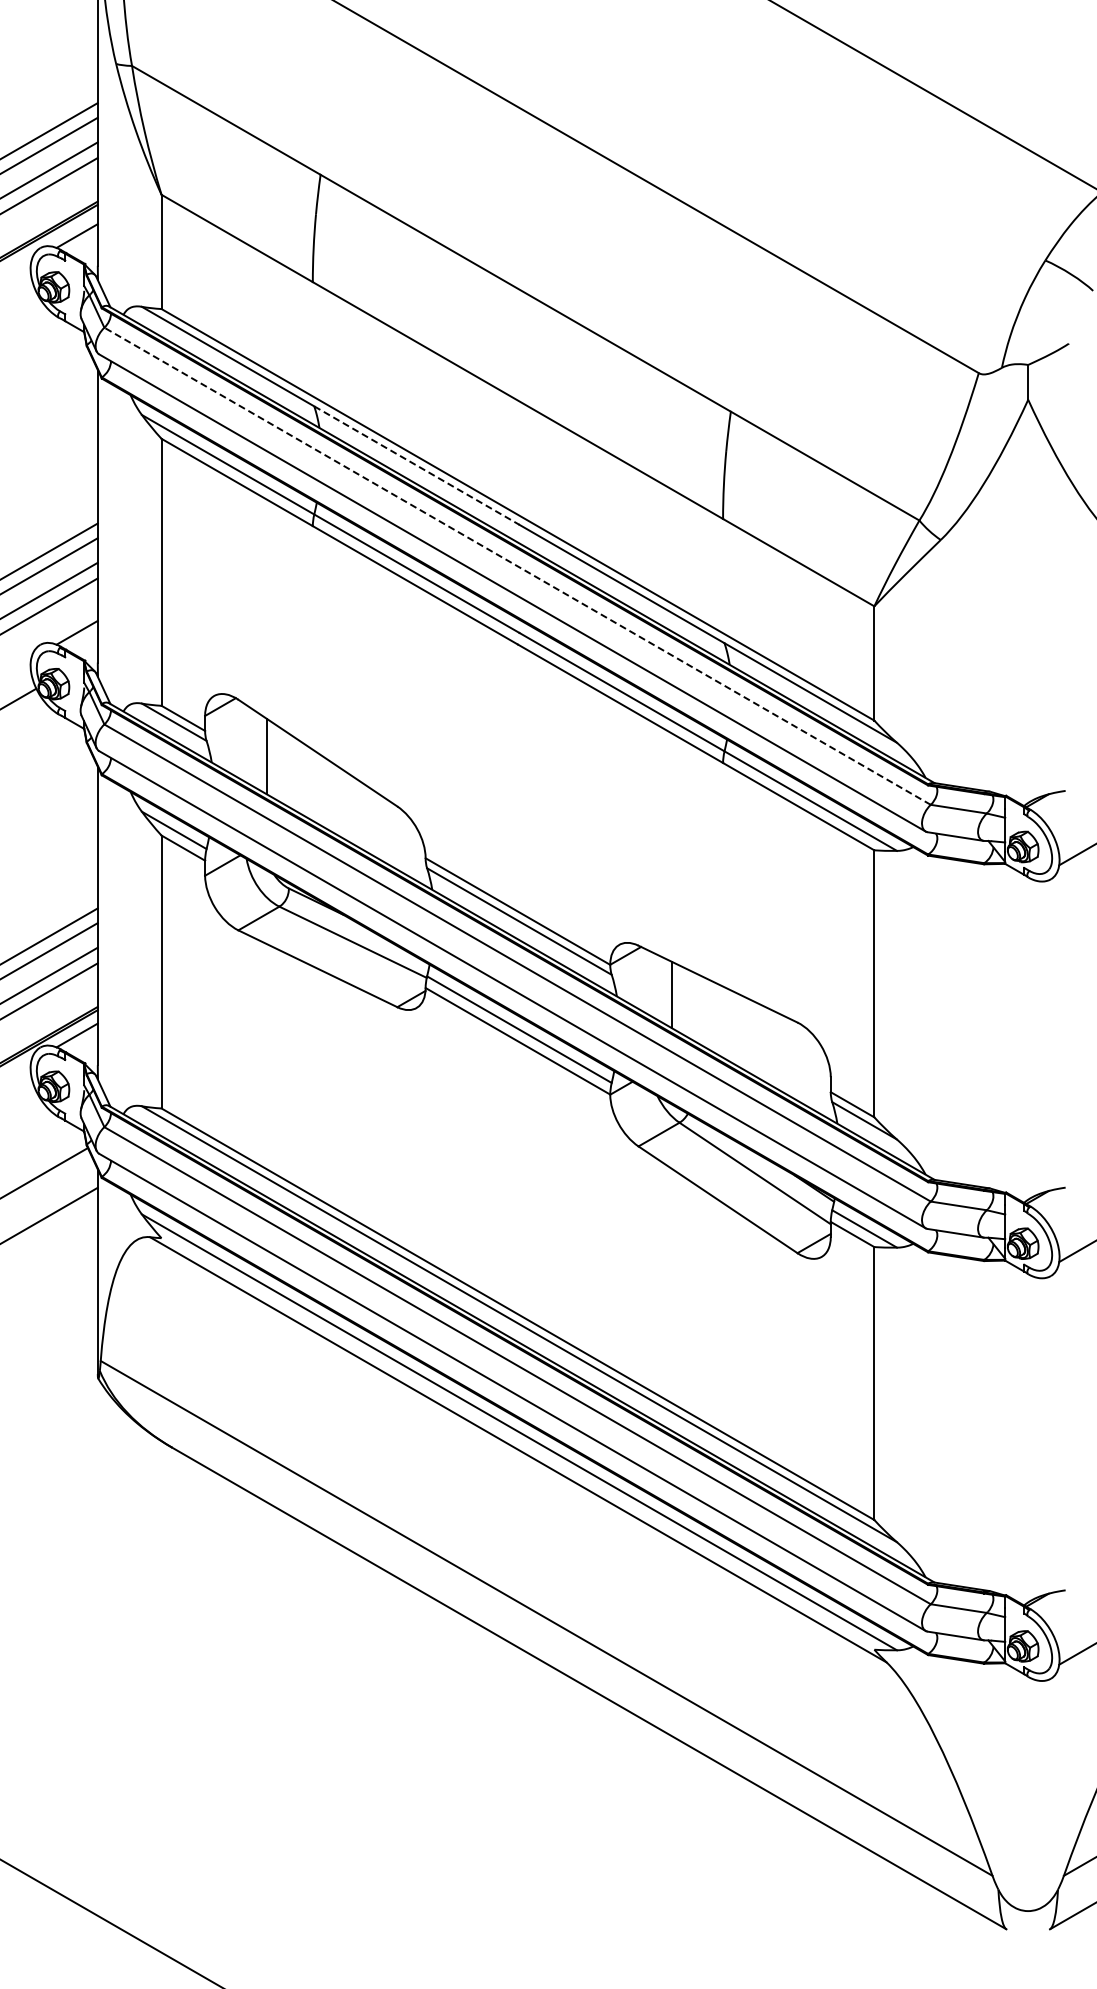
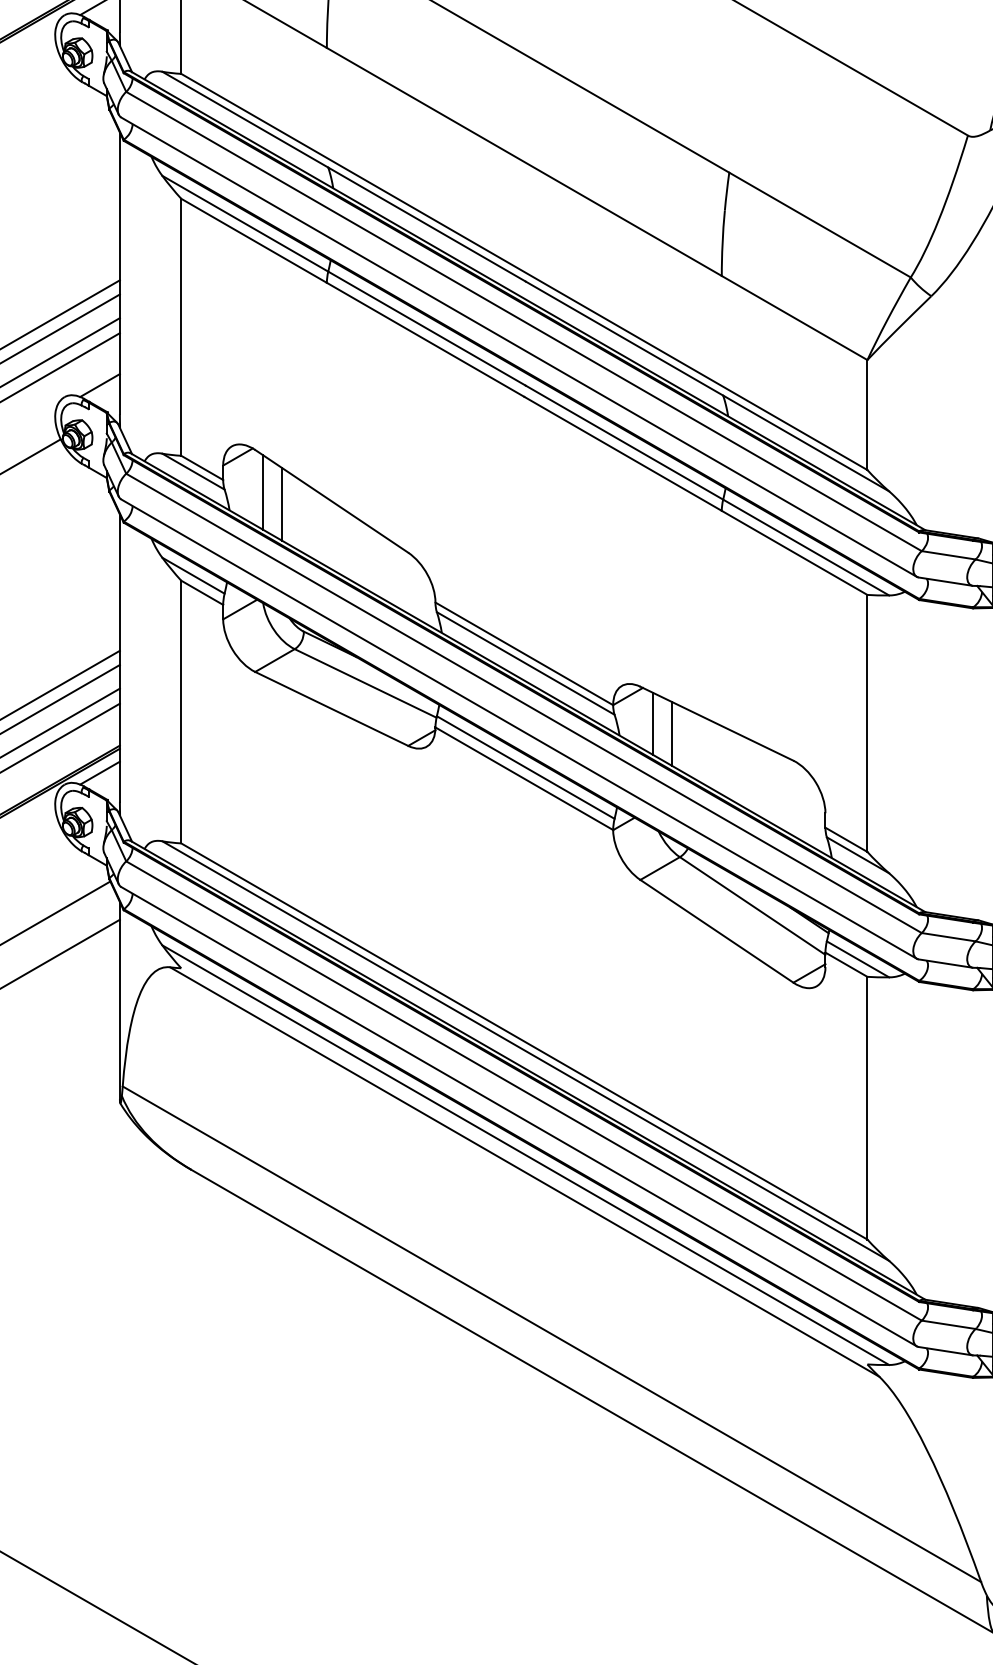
line: (417, 465) -> (427, 224), dashed -> solid
line: (517, 566) -> (523, 321), dashed -> solid
line: (246, 743) -> (263, 492), added
line: (651, 983) -> (652, 723), added

